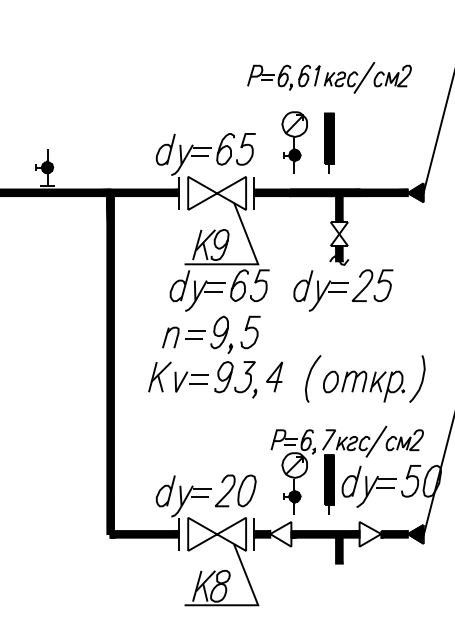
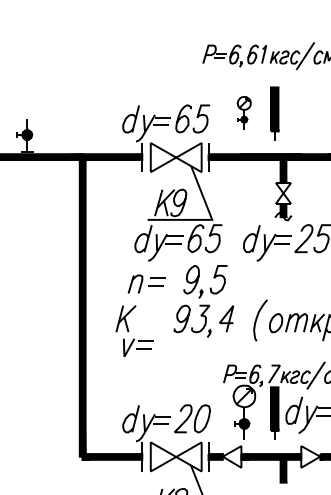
part: (294, 142) -> (244, 112), size x0.6
part: (227, 334) -> (198, 281), moved
part: (191, 381) -> (137, 347), moved

